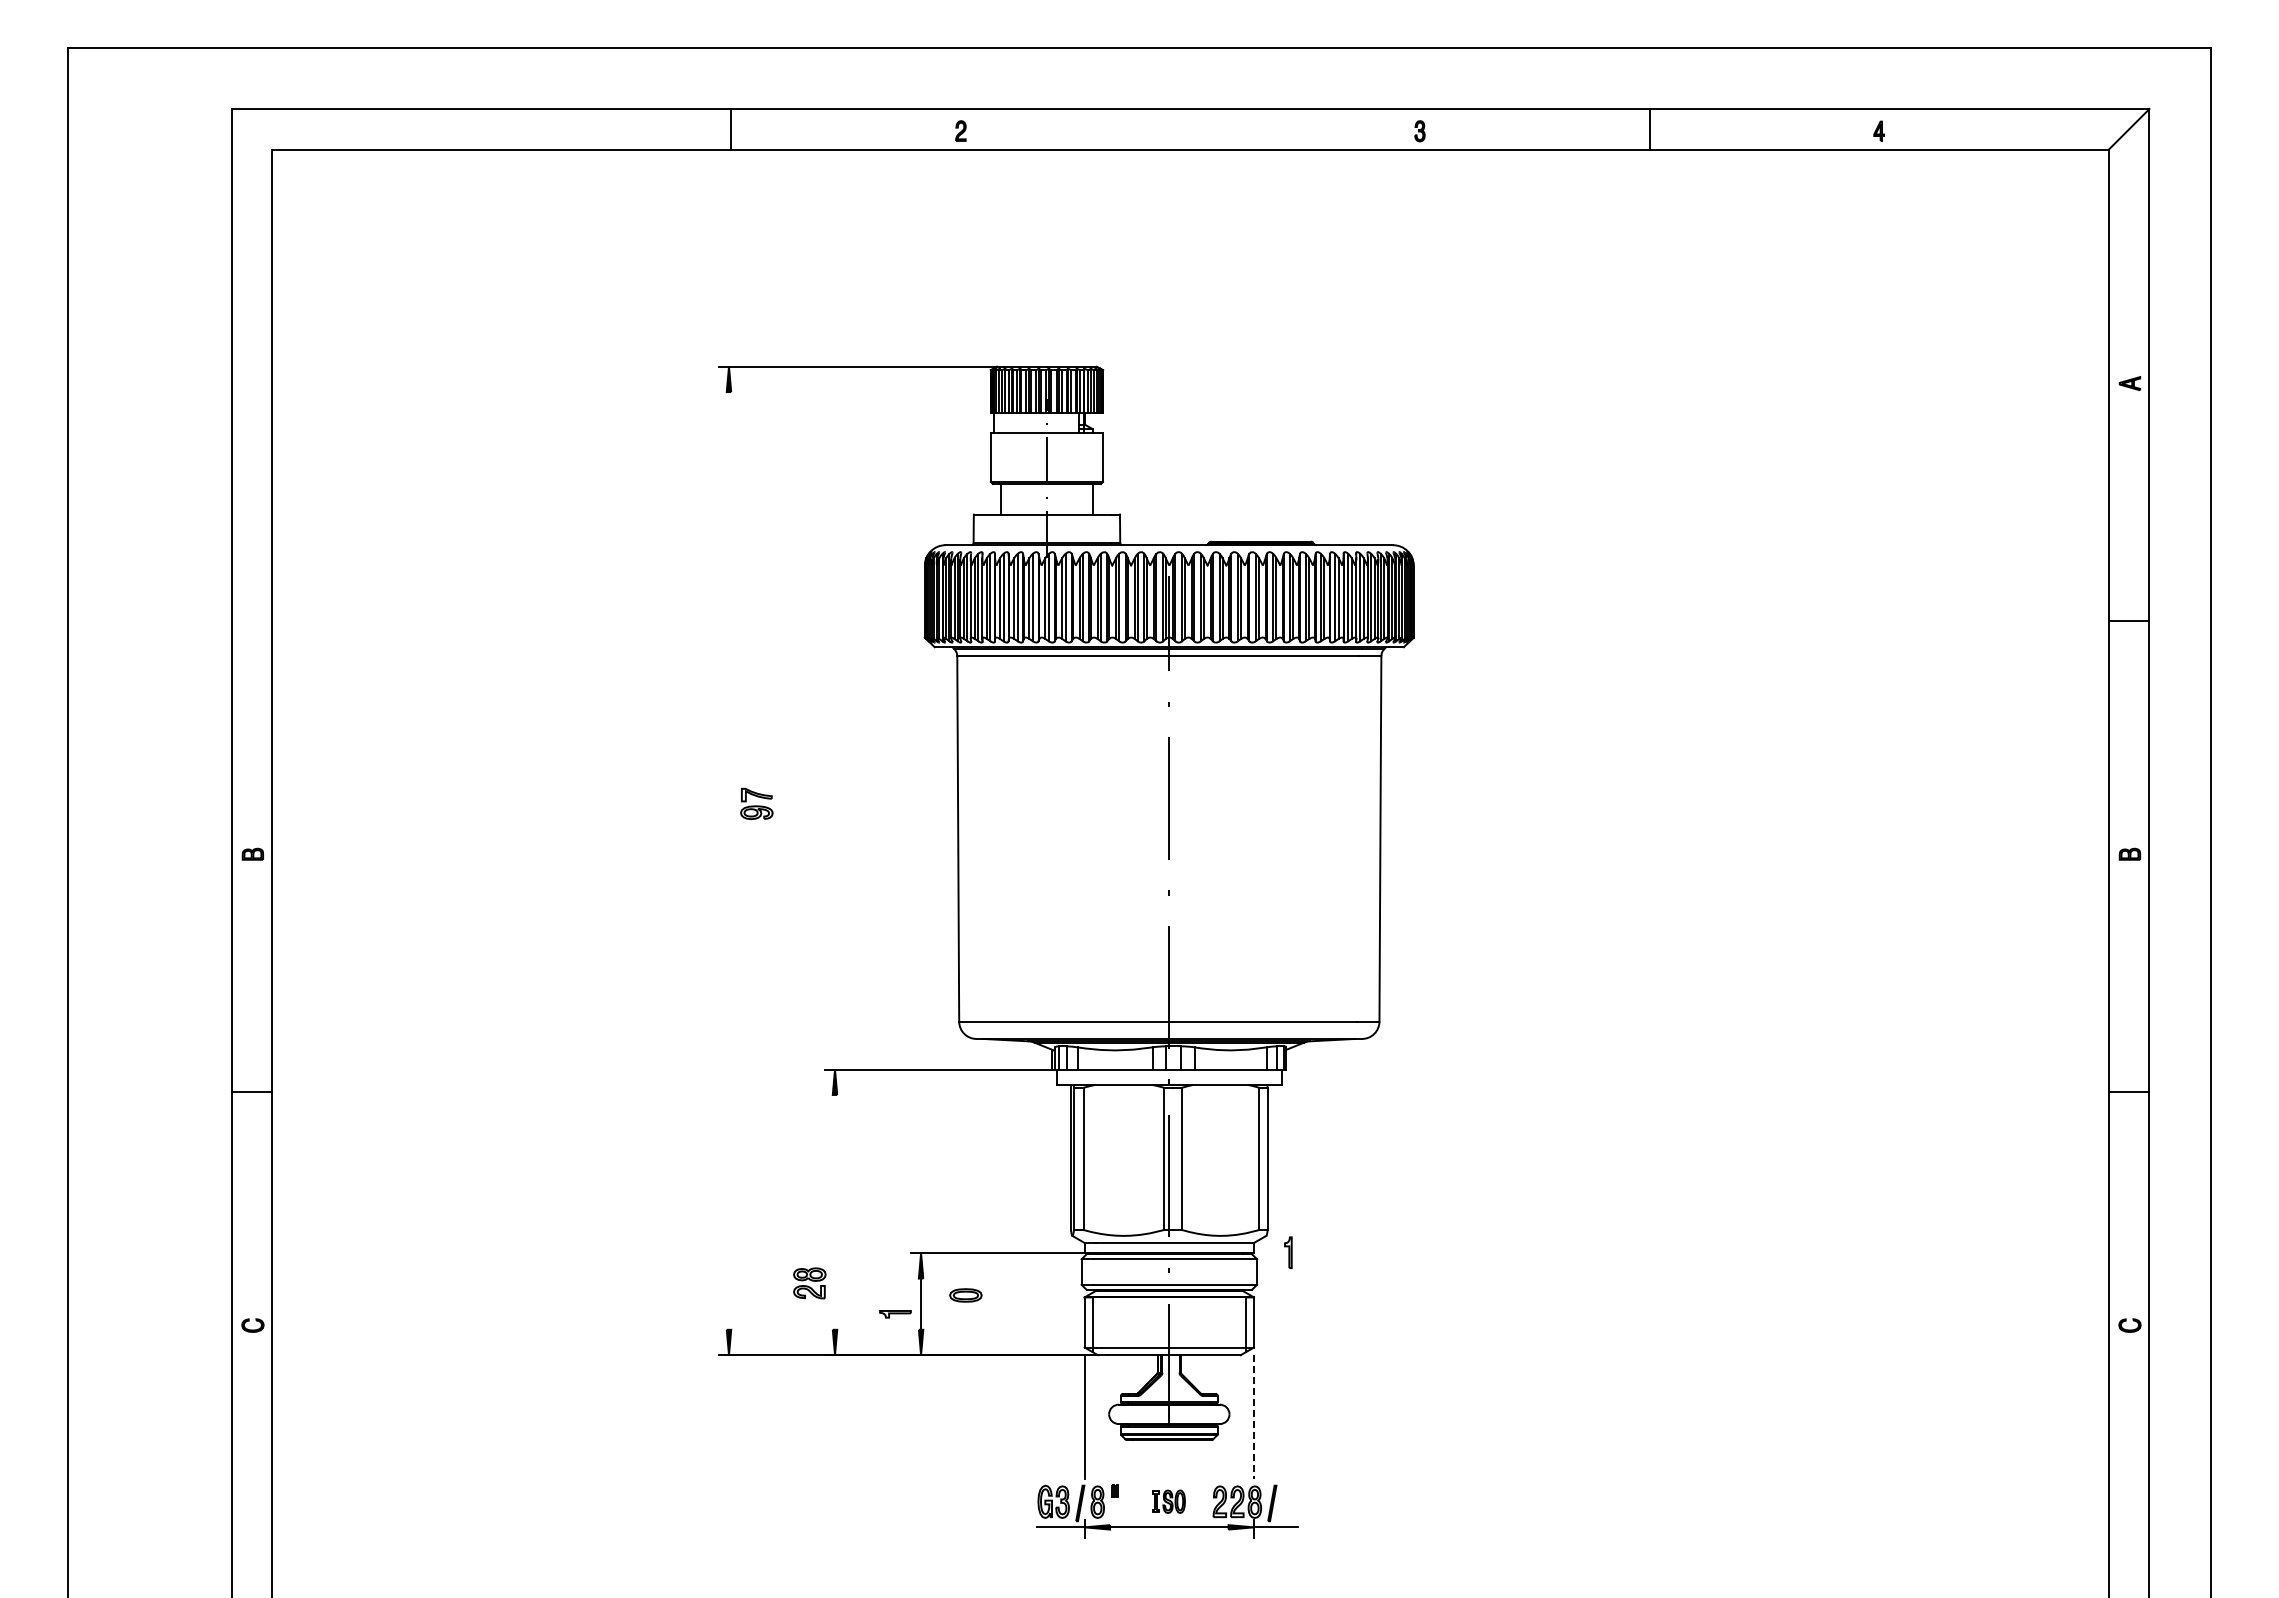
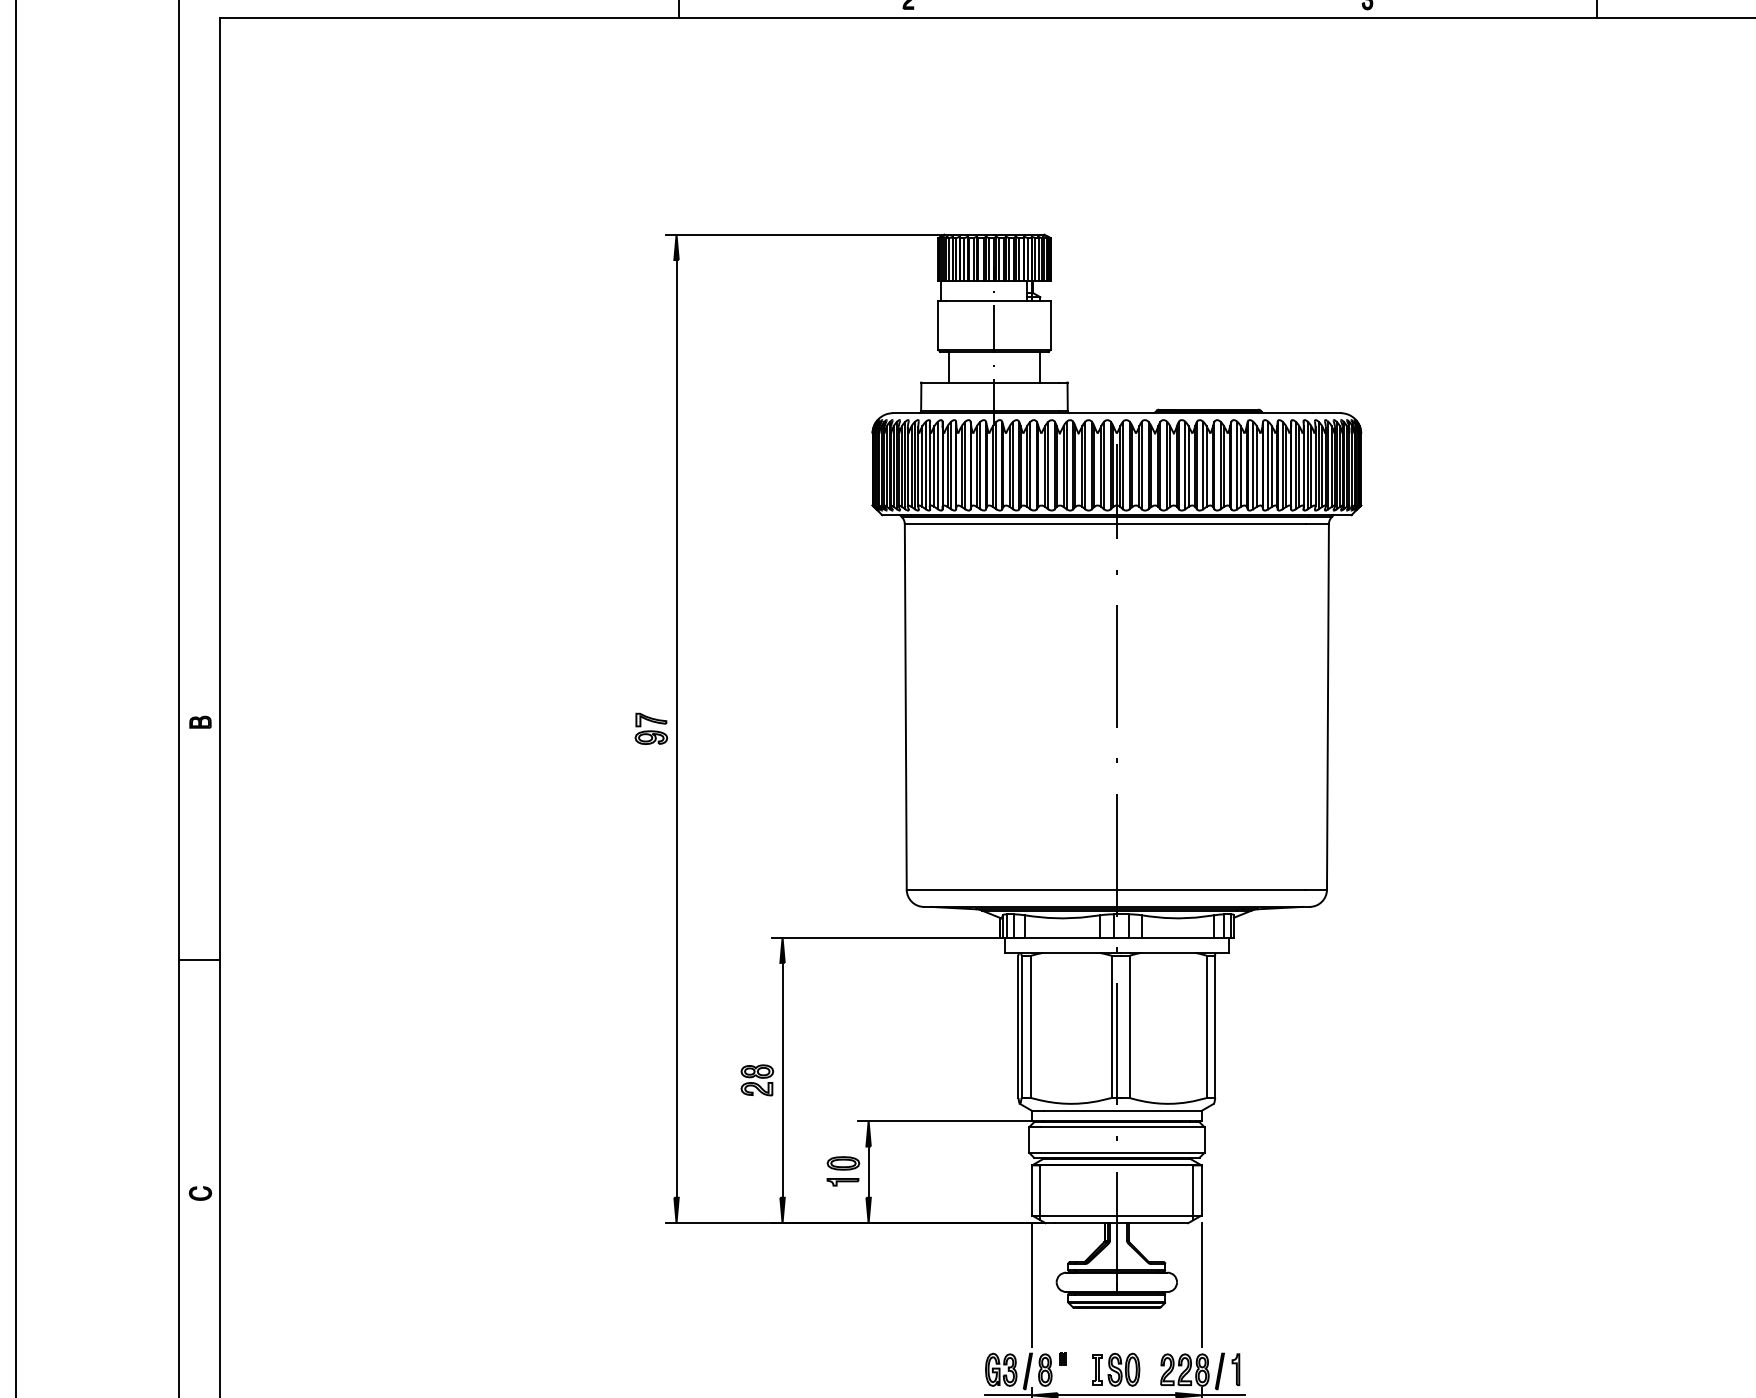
part: (756, 803) -> (651, 728), moved
line: (729, 860) -> (677, 728), added
line: (835, 1211) -> (783, 1079), added
part: (1288, 1252) -> (1236, 1369), moved
part: (809, 1283) -> (757, 1080), moved
part: (965, 1295) -> (843, 1163), moved
line: (1254, 1417) -> (1202, 1285), dashed -> solid
part: (1168, 1501) -> (1116, 1369), size x1.43

